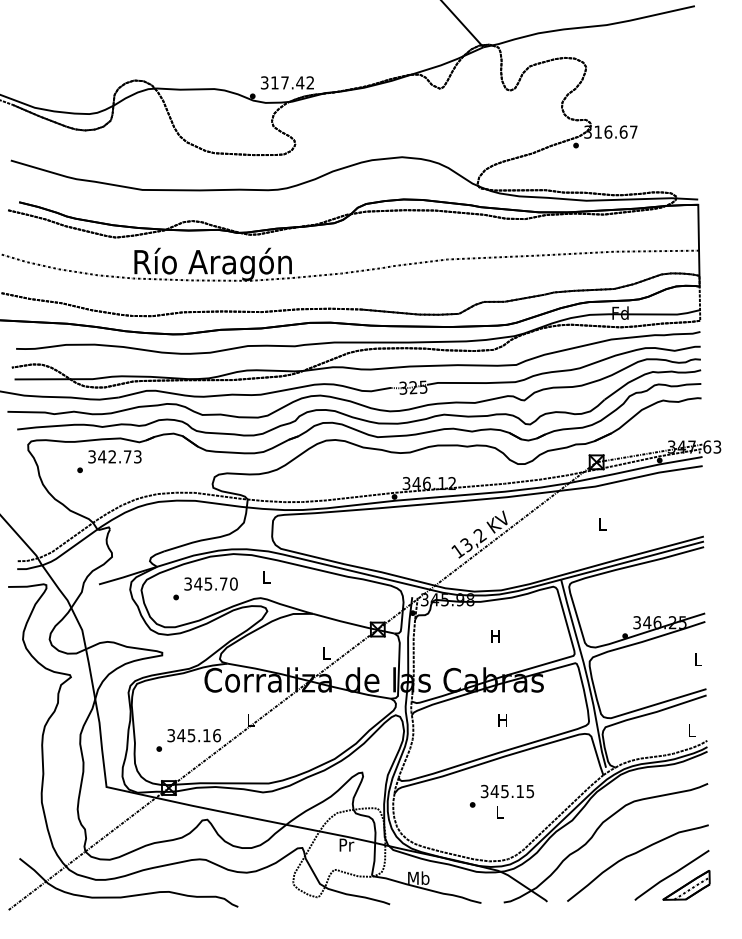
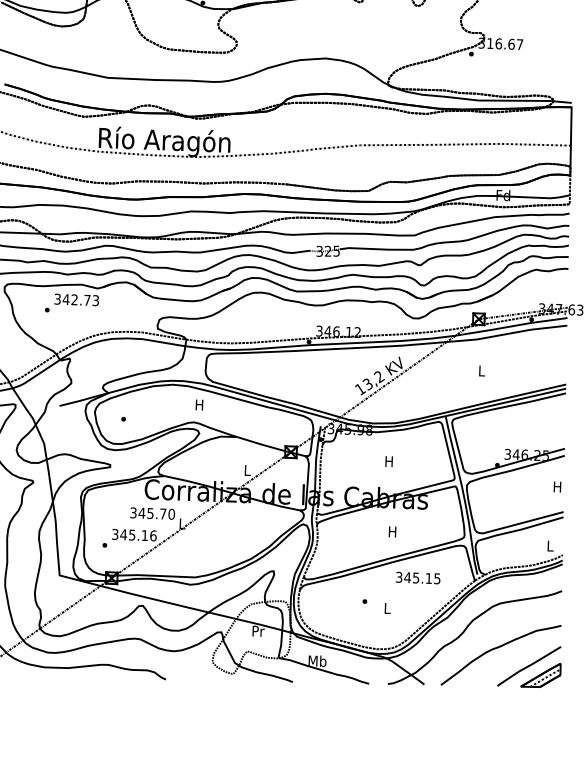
text: (266, 577) -> (199, 405), L -> H
text: (210, 583) -> (152, 513), moved
text: (697, 659) -> (557, 487), L -> H
text: (506, 791) -> (417, 578), moved

